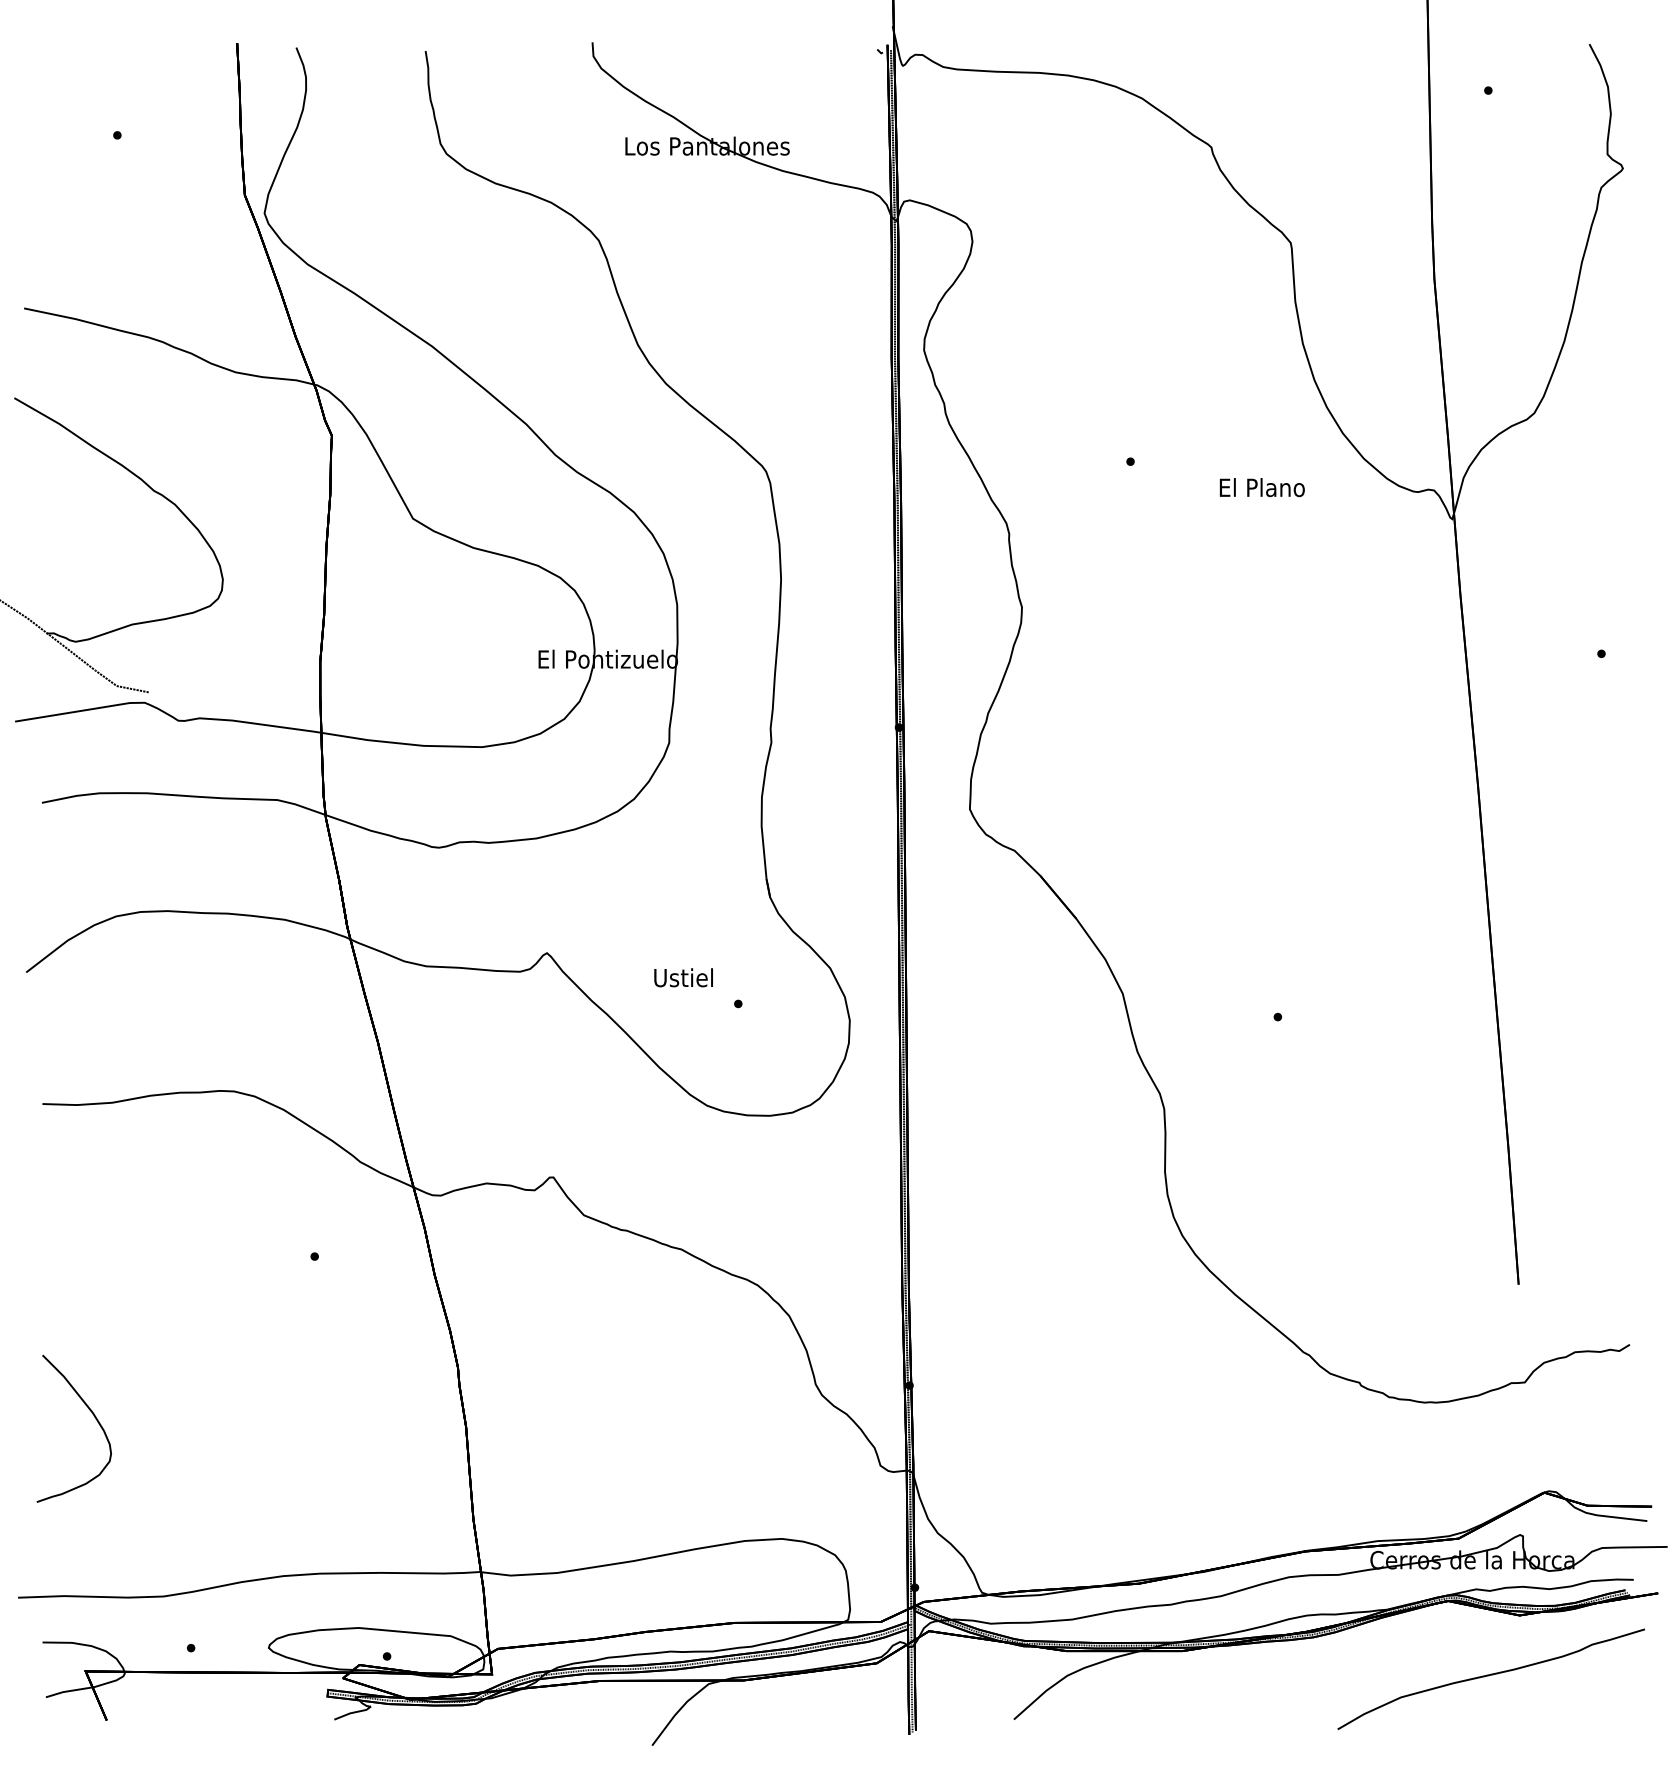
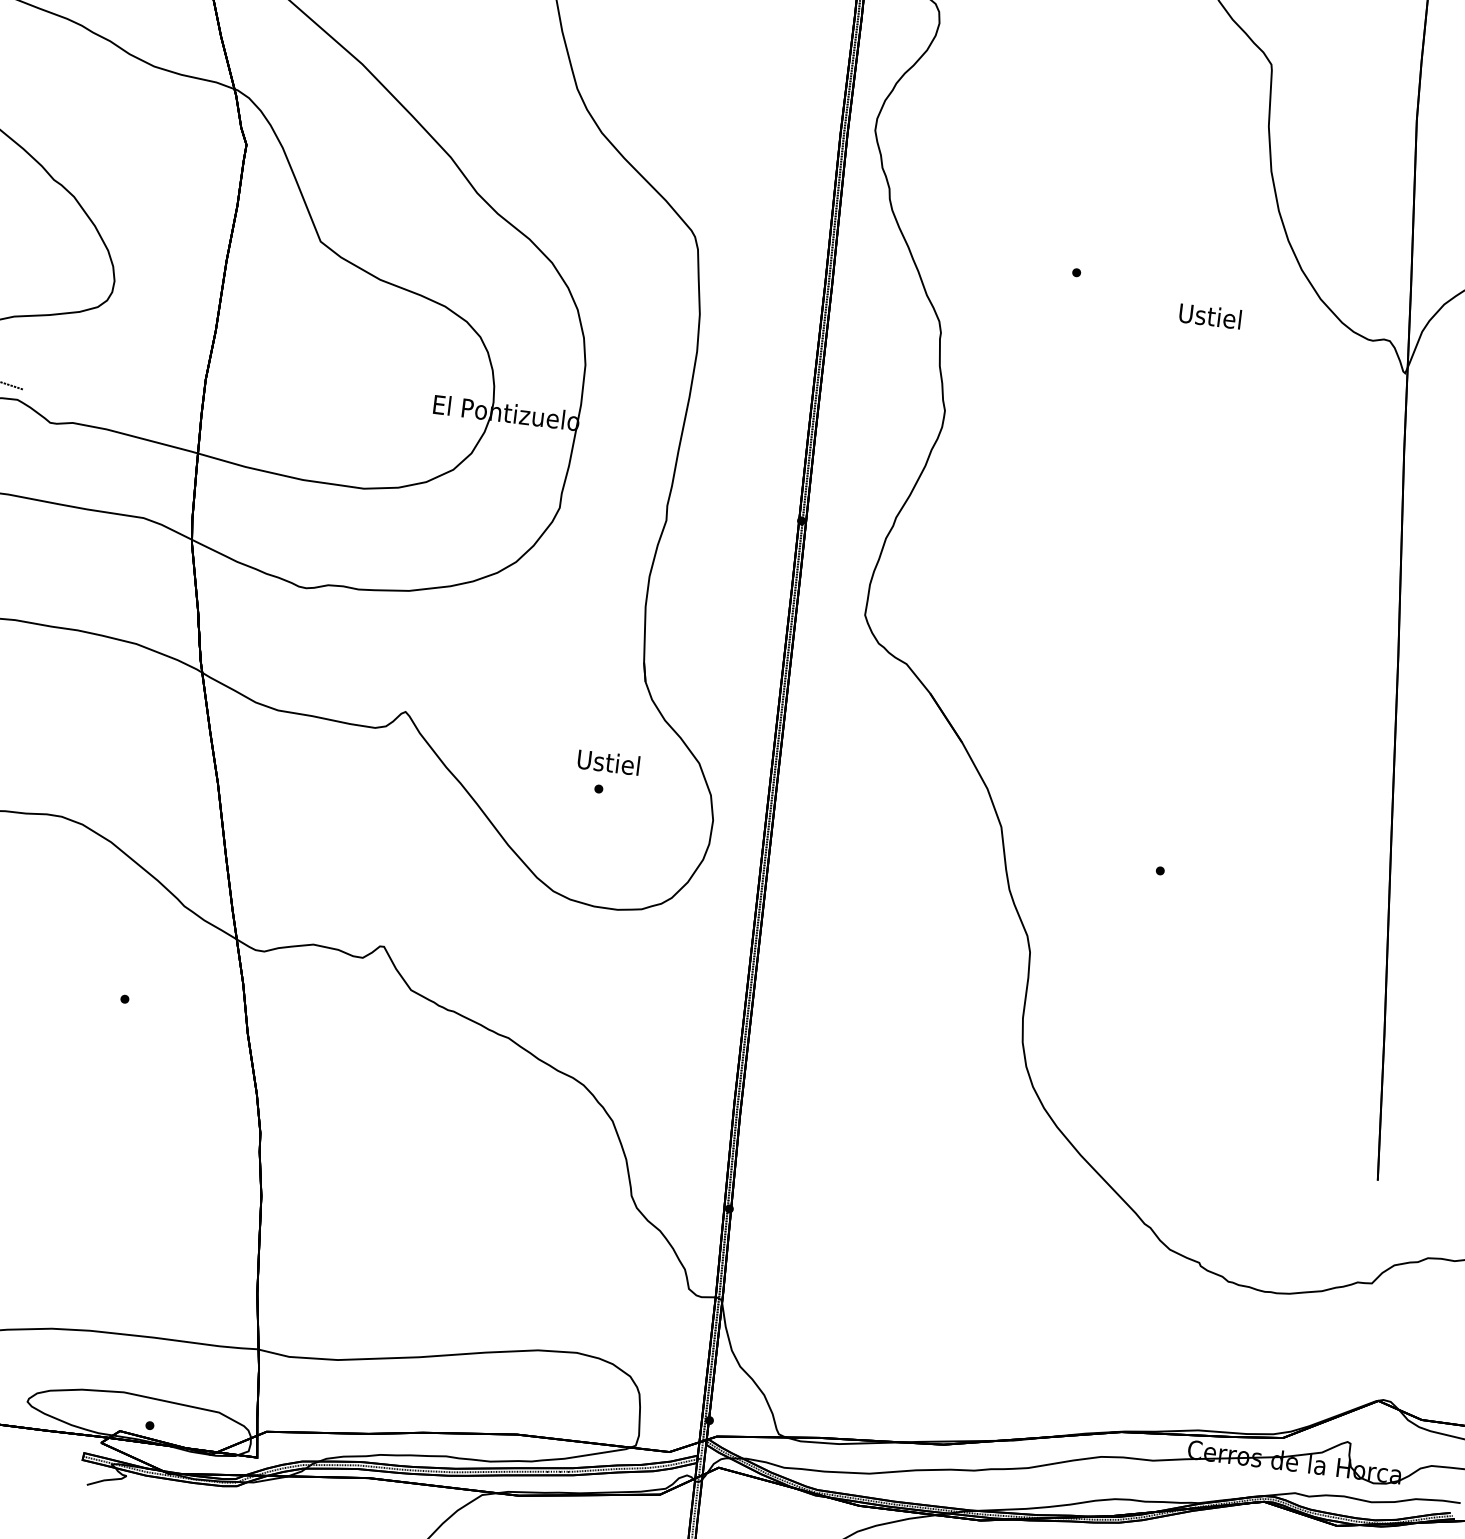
text: (1261, 487) -> (1210, 316), El Plano -> Ustiel
text: (683, 977) -> (608, 762), moved

